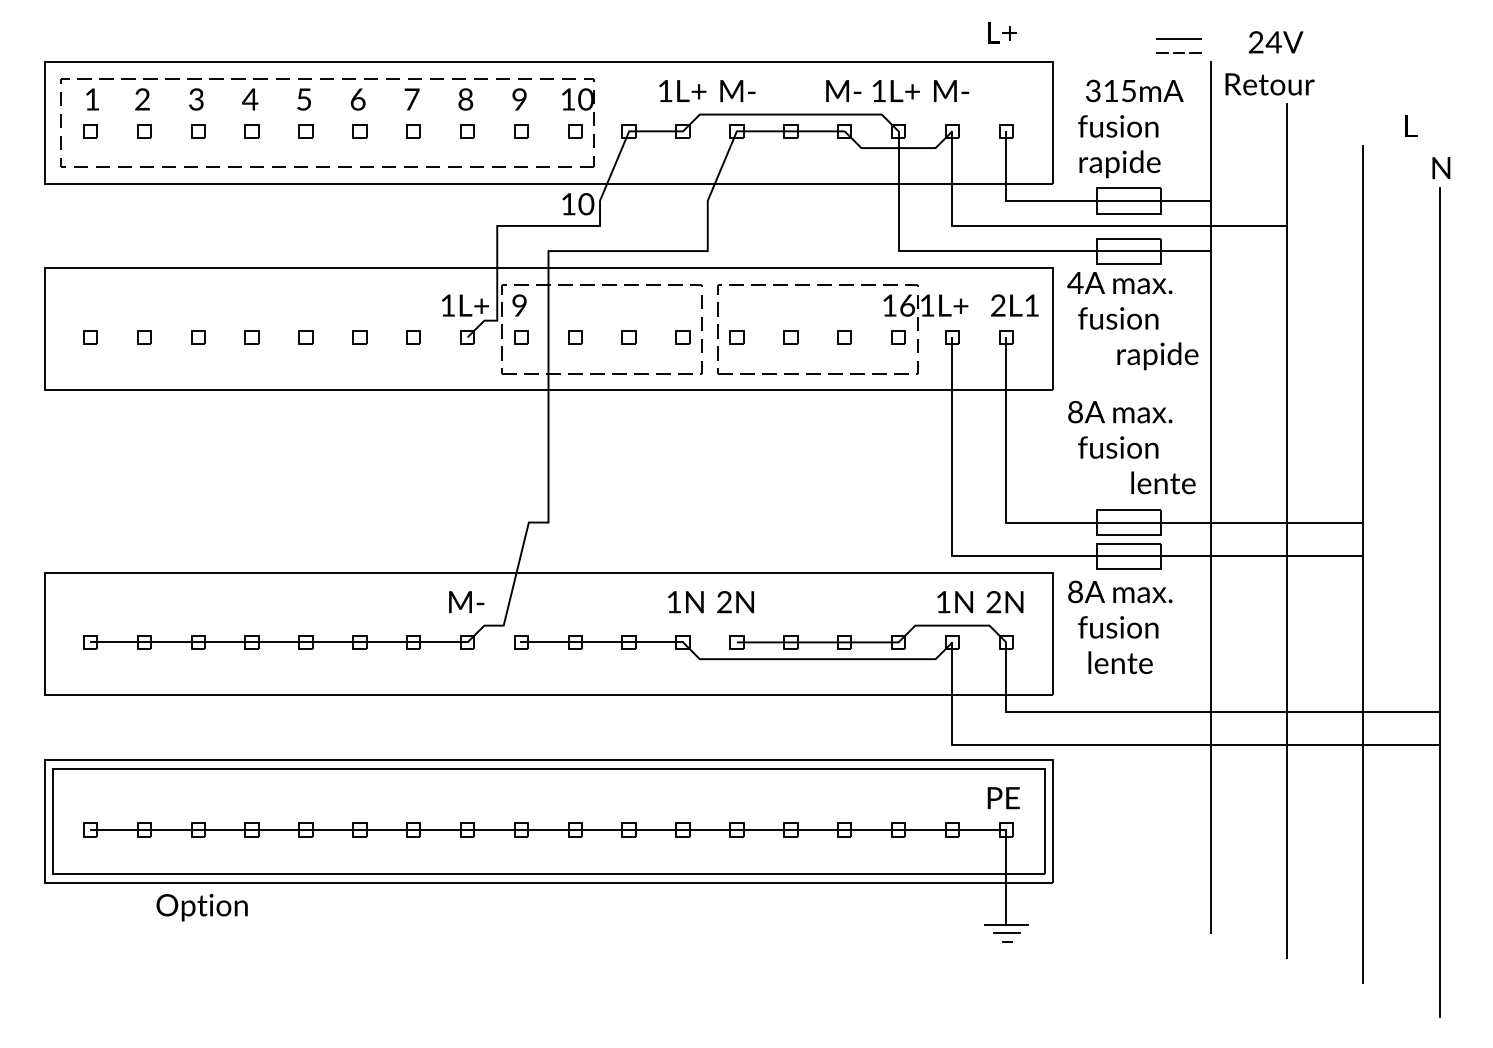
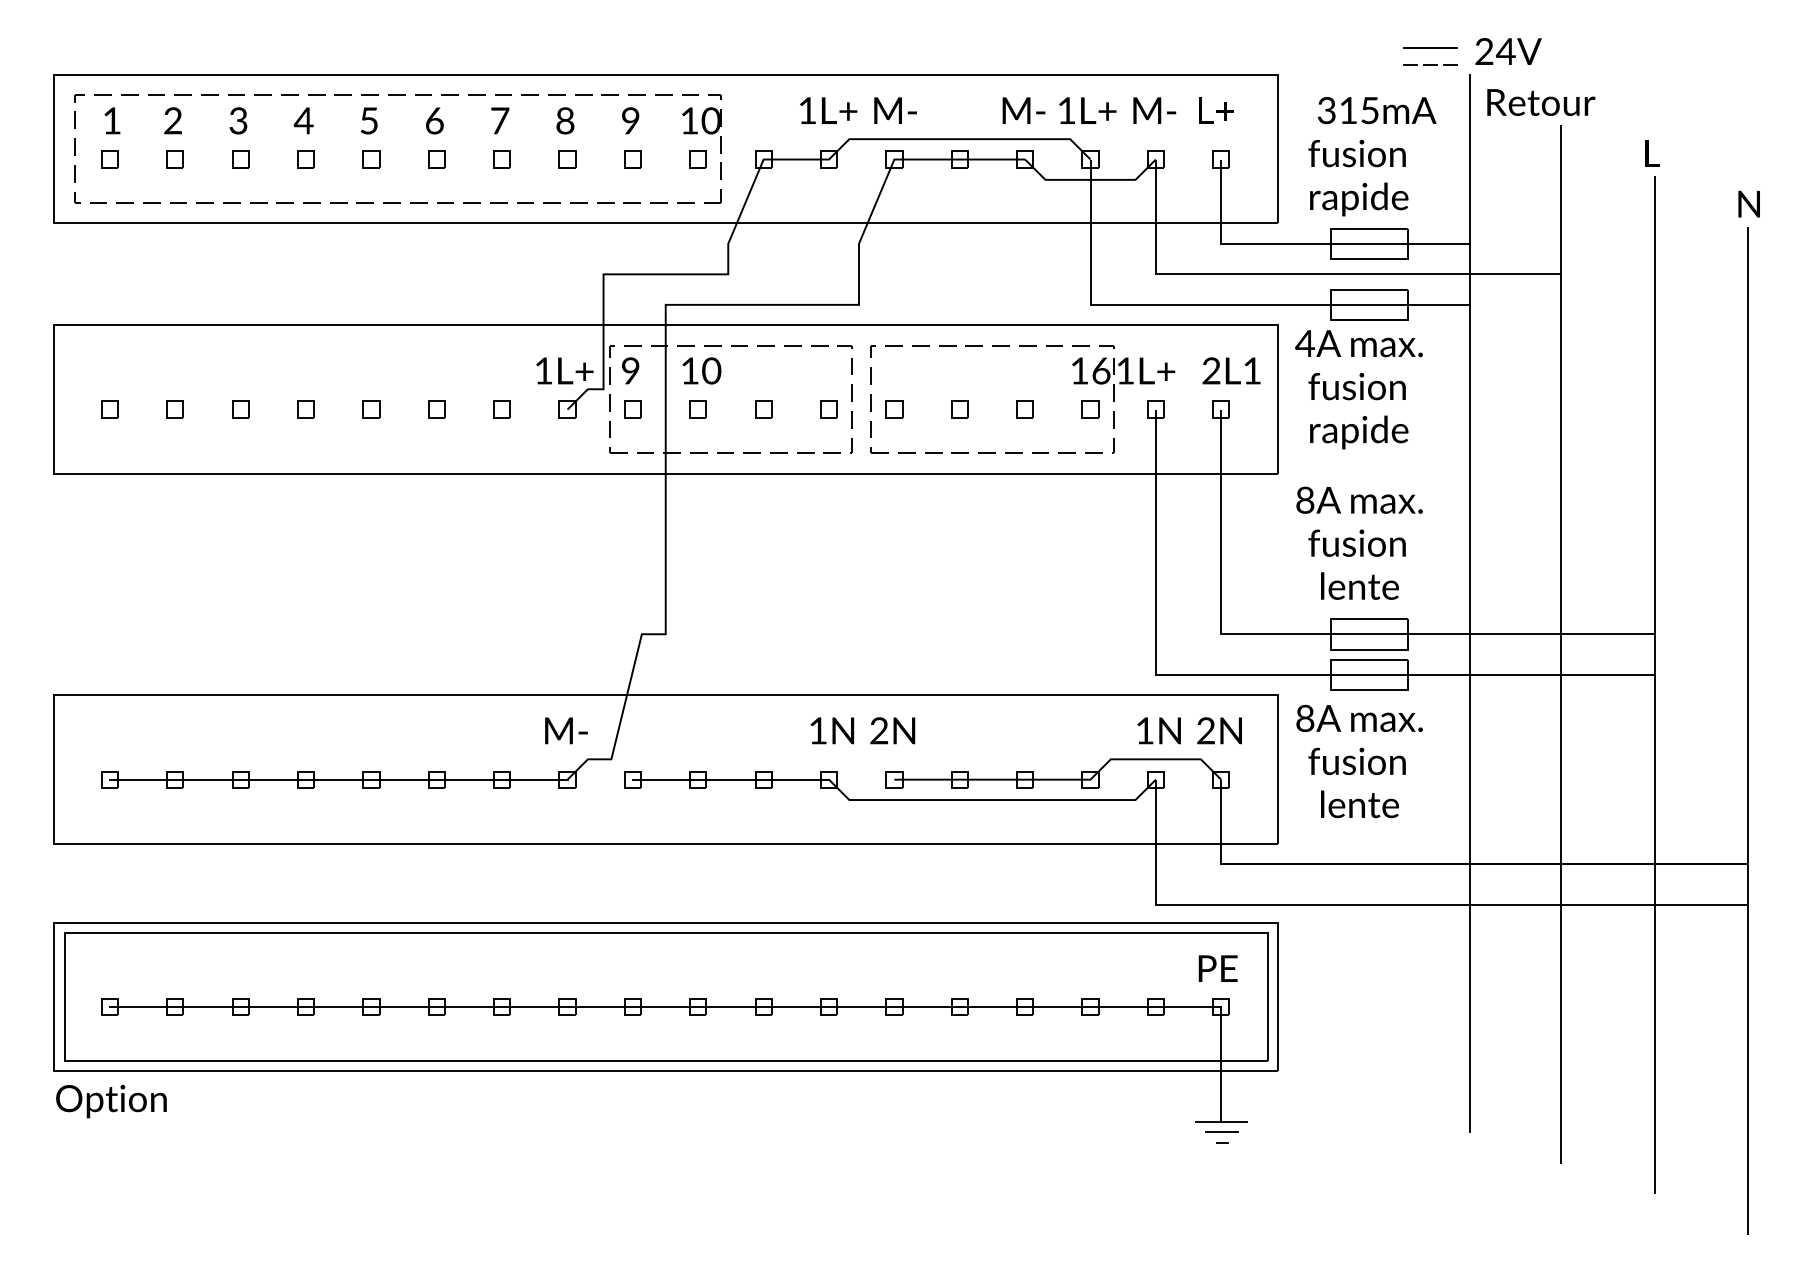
text: (1002, 32) -> (1216, 110), moved
text: (1275, 42) -> (1508, 51), moved
text: (1411, 126) -> (1652, 153), moved
text: (577, 203) -> (701, 370), moved
text: (1158, 356) -> (1359, 432), moved
text: (1163, 482) -> (1359, 585), moved
text: (202, 907) -> (111, 1101), moved

